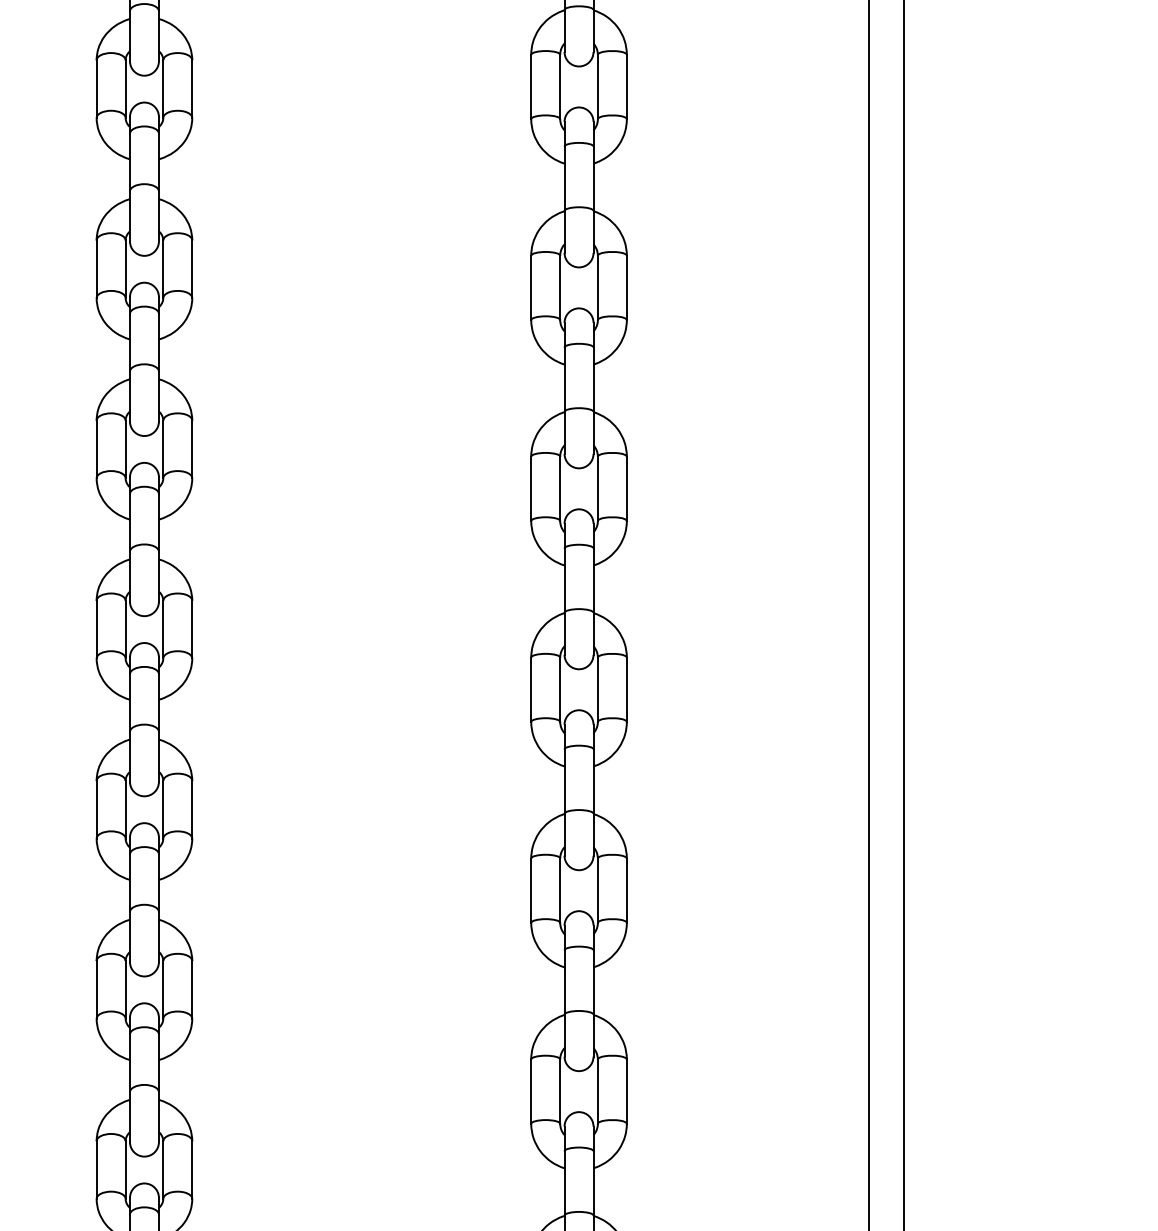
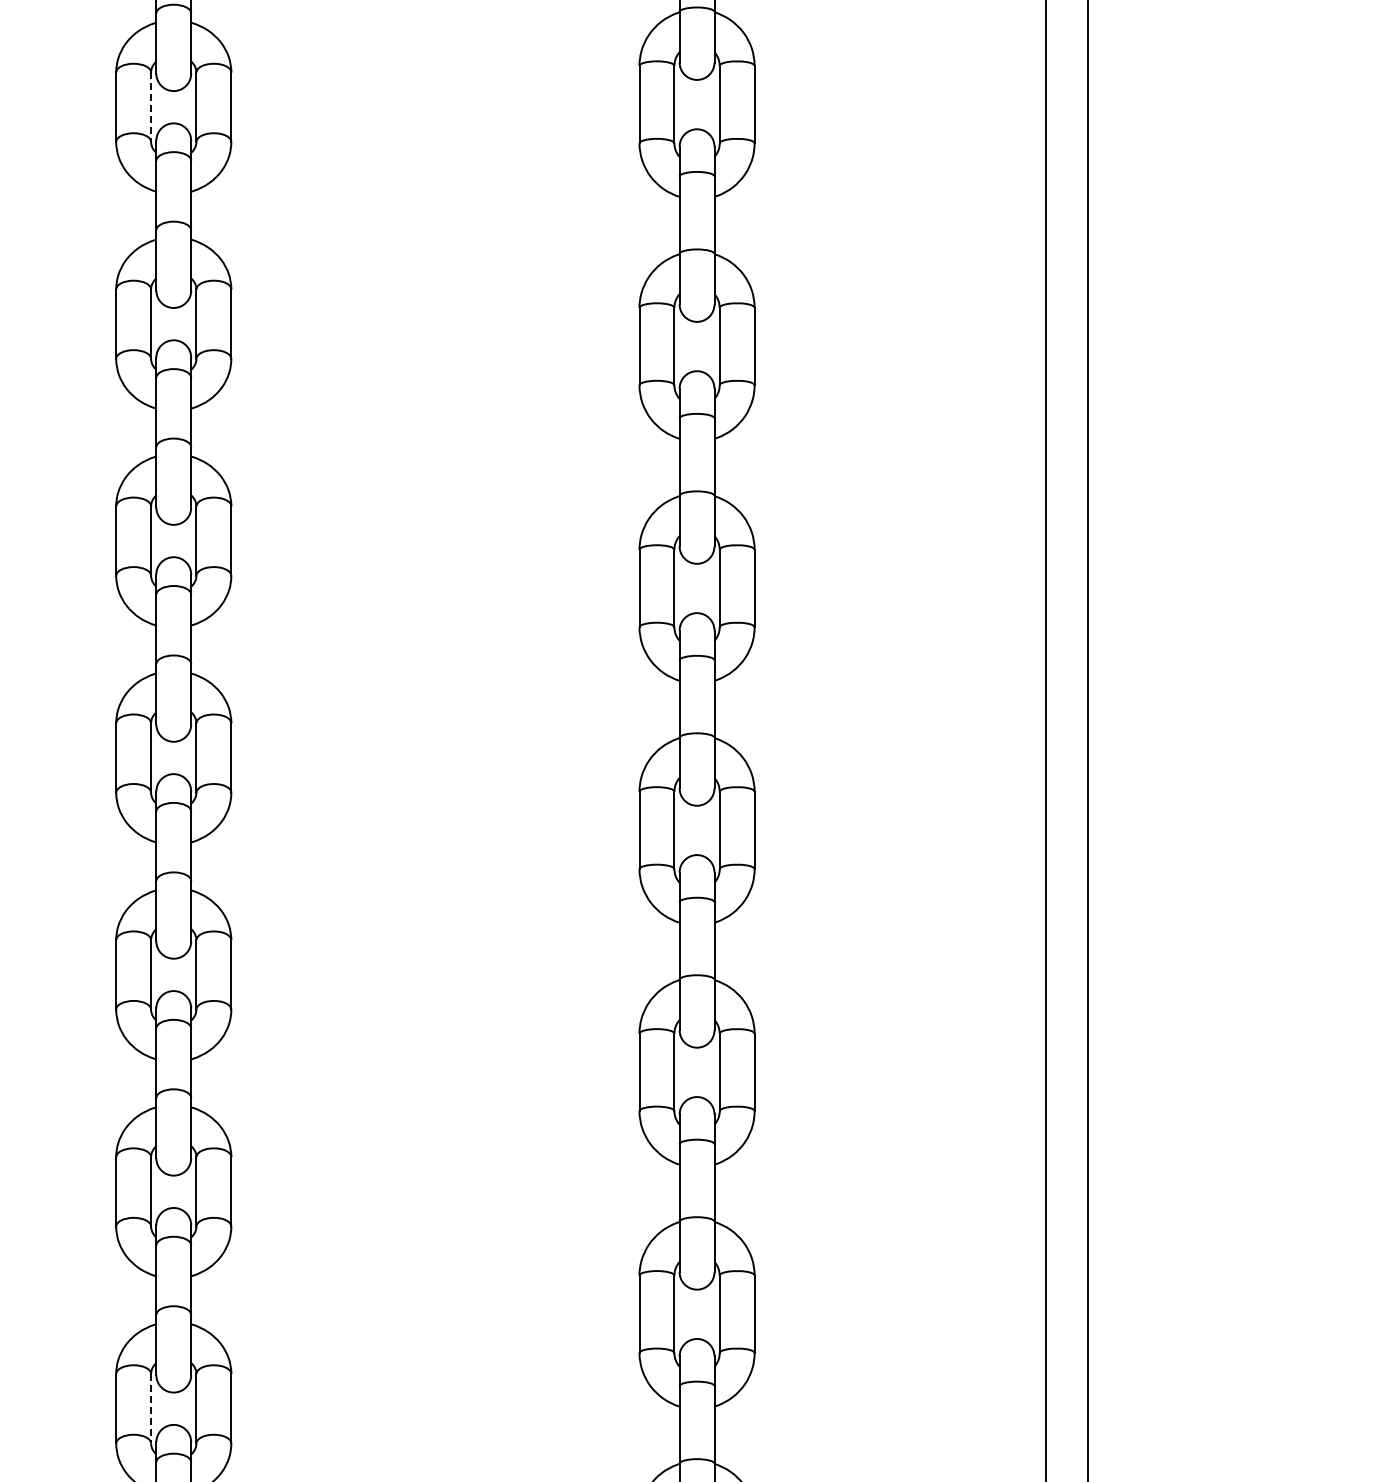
line: (125, 89) -> (151, 107), solid -> dashed
line: (125, 1169) -> (151, 1408), solid -> dashed

